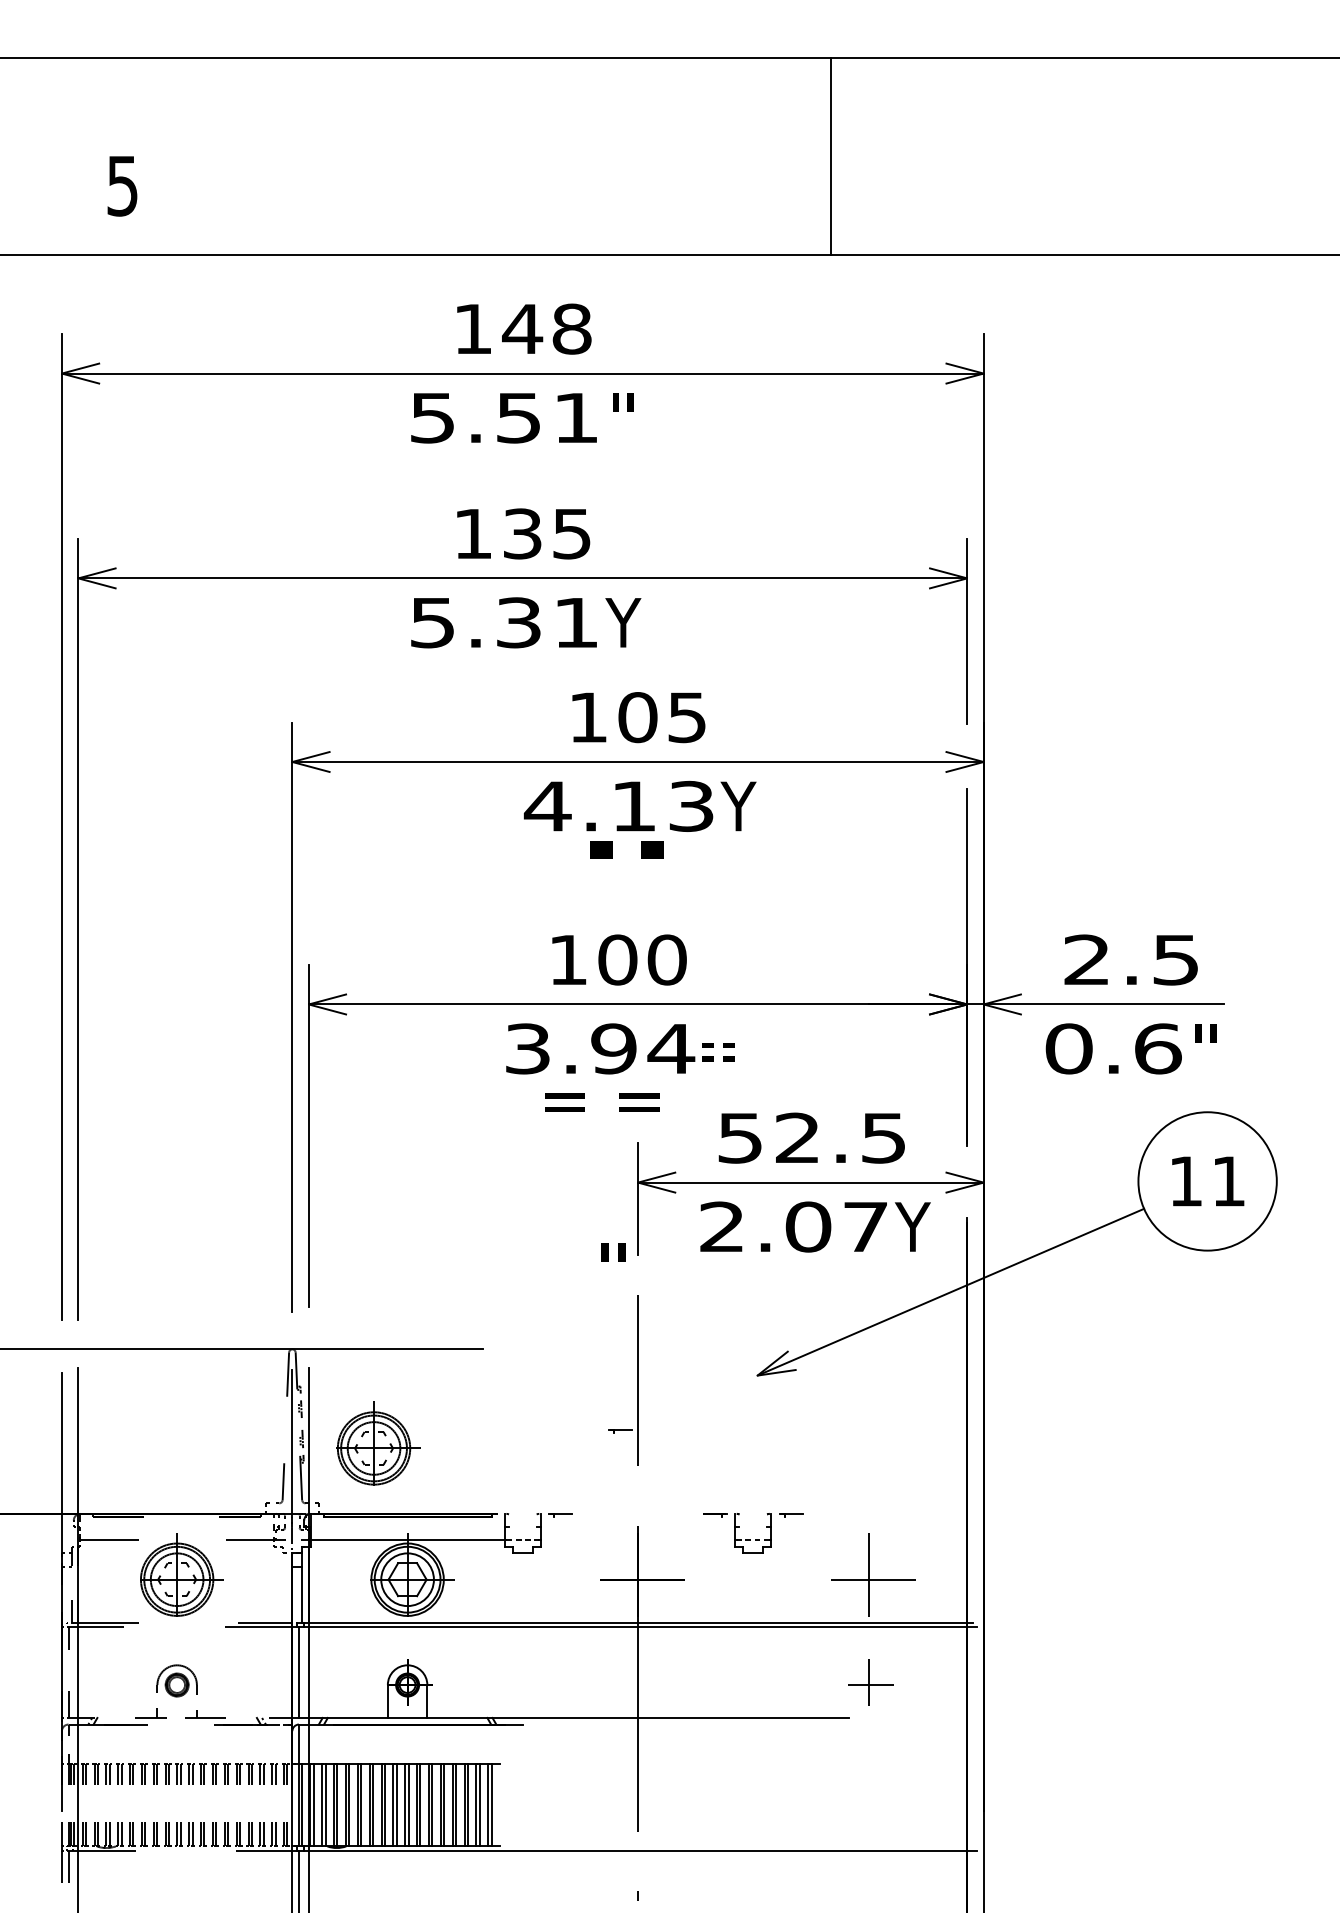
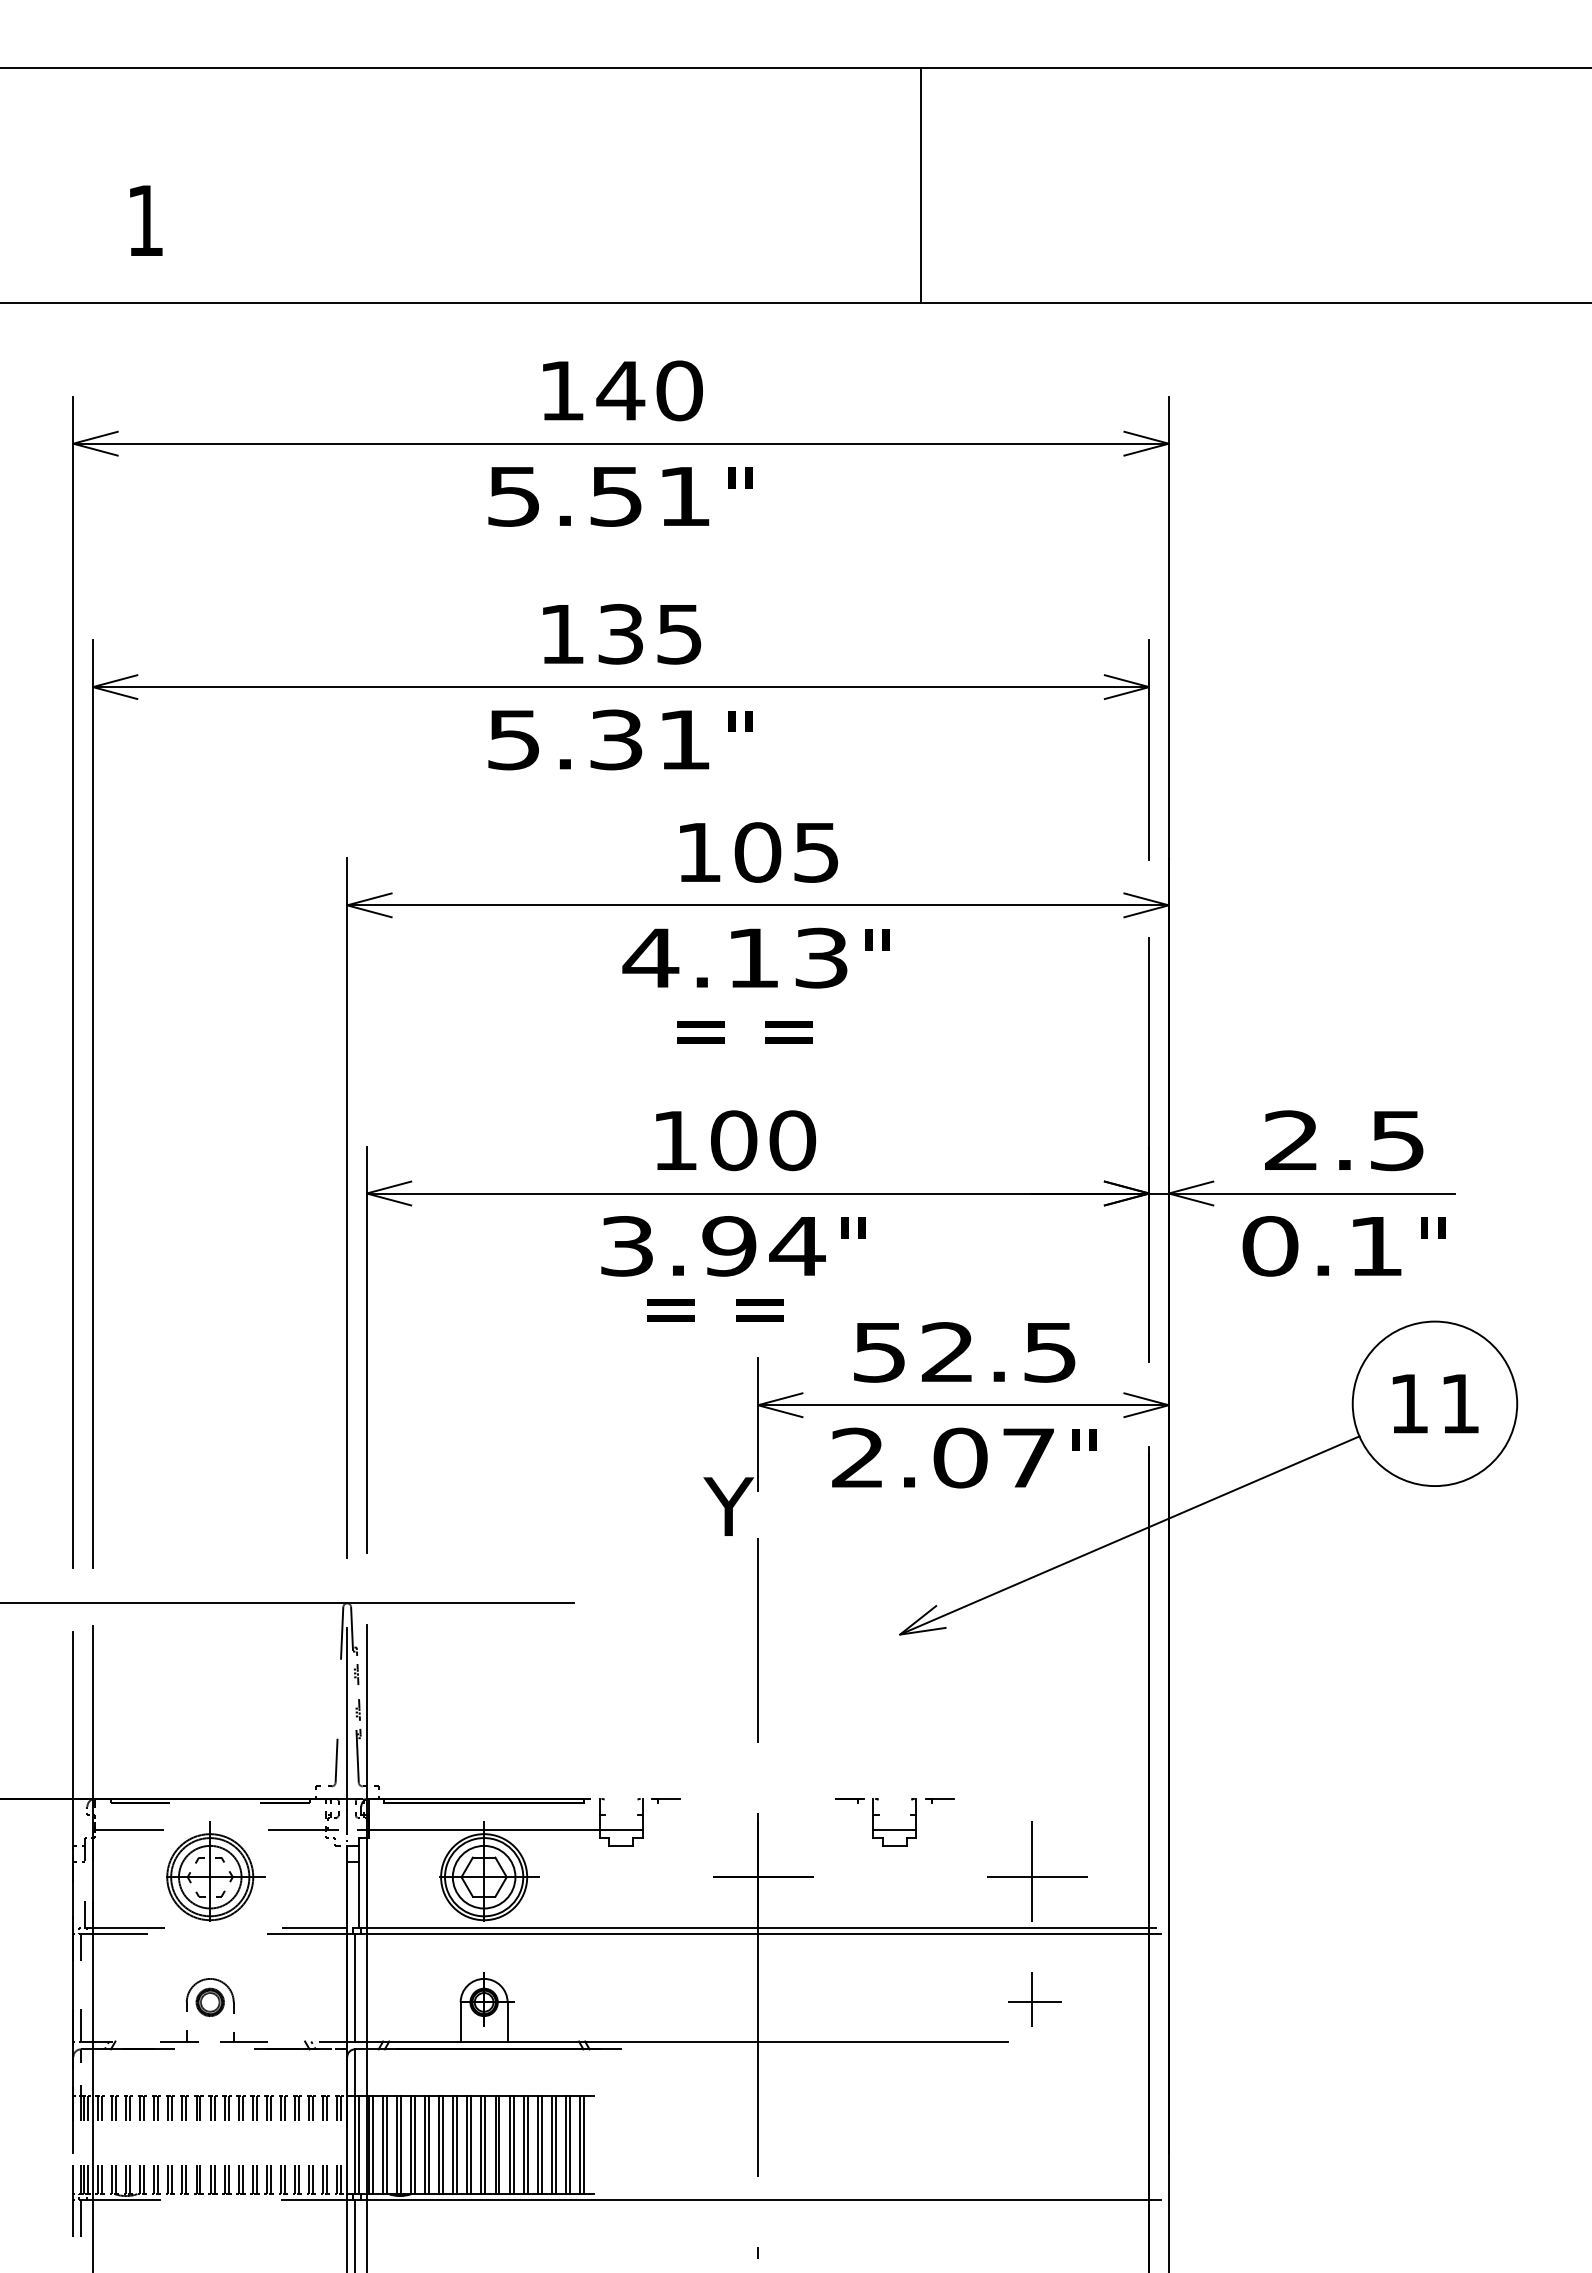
line: (830, 156) -> (920, 185), moved
text: (121, 186) -> (144, 221), 5 -> 1
text: (571, 328) -> (679, 390), 148 -> 140
text: (623, 622) -> (740, 739), Y -> "
text: (738, 805) -> (877, 957), Y -> "
text: (626, 859) -> (744, 1021), " -> = =
text: (718, 1043) -> (853, 1239), = = -> "
text: (1158, 1049) -> (1376, 1246), 0.6 -> 0.1
text: (912, 1226) -> (1084, 1457), Y -> "
text: (613, 1267) -> (728, 1506), " -> Y
part: (619, 1431) -> (736, 1700), removed
part: (378, 1443) -> (449, 1715), removed
line: (523, 1540) -> (621, 1830), dashed -> solid
line: (752, 1540) -> (894, 1830), dashed -> solid

